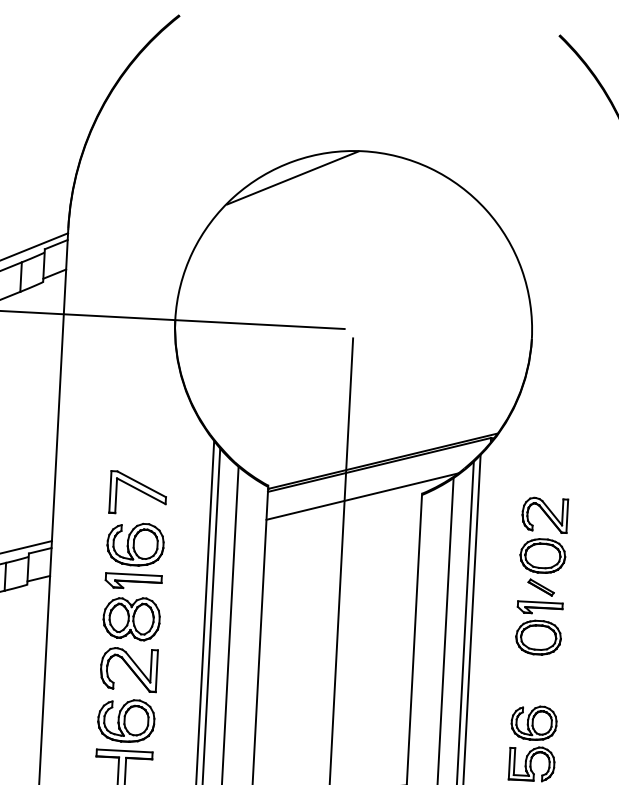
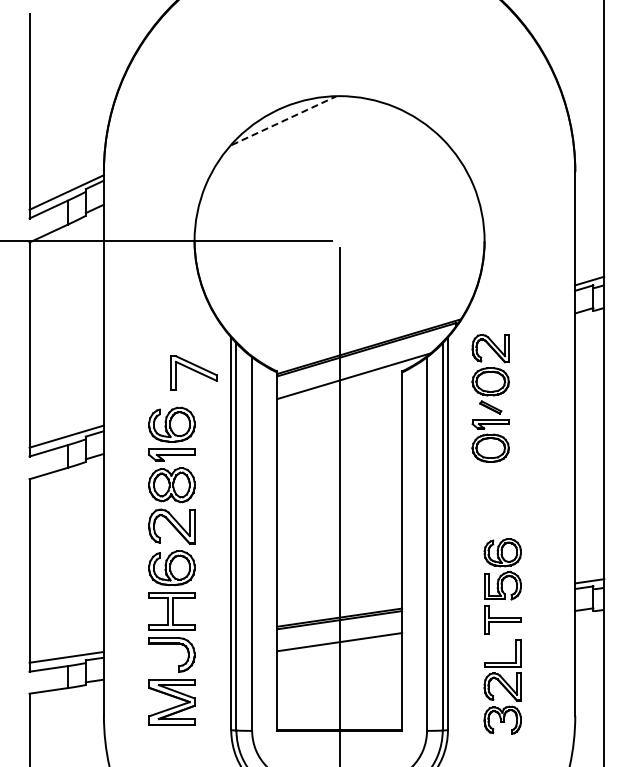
line: (292, 177) -> (283, 120), solid -> dashed
part: (137, 492) -> (193, 372), moved
part: (541, 576) -> (490, 398), moved

